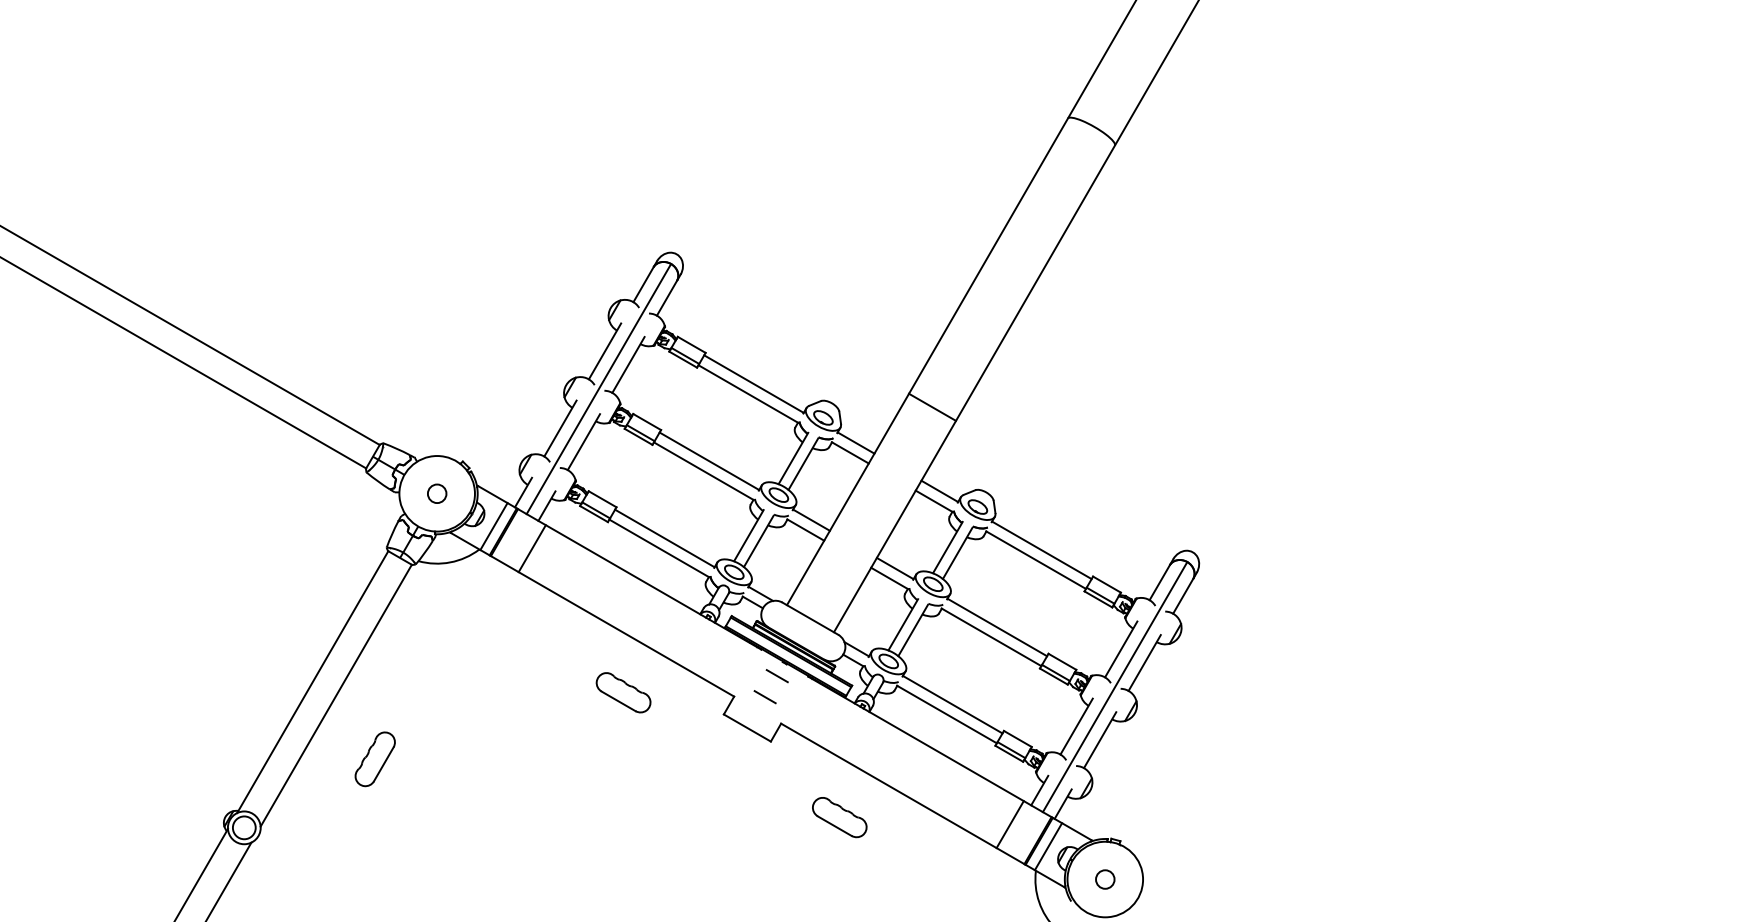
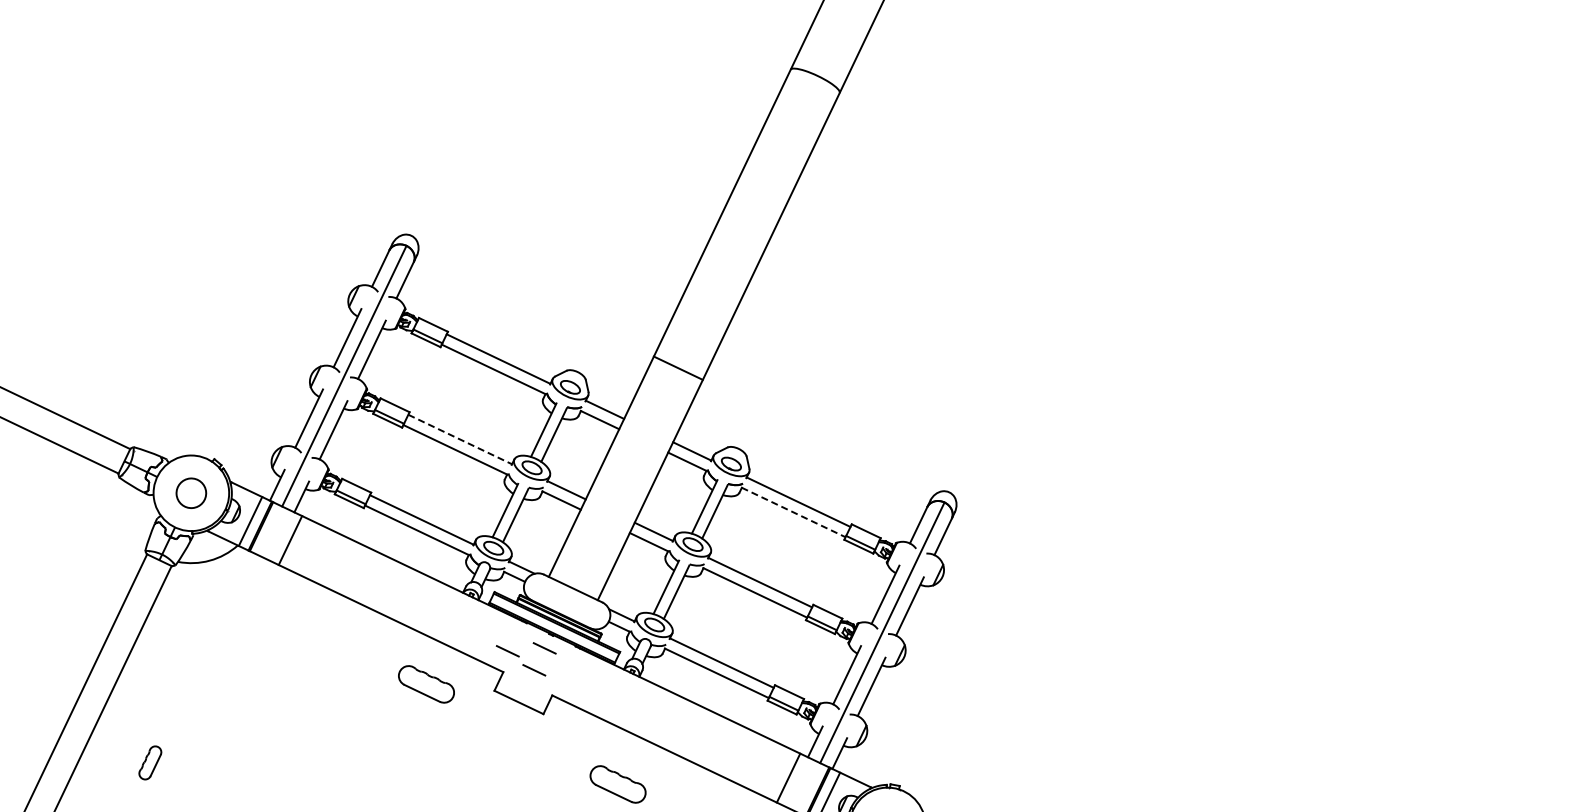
line: (709, 461) -> (460, 439), solid -> dashed
circle: (436, 493) -> (190, 493), size x1.6
line: (1036, 560) -> (794, 512), solid -> dashed
line: (739, 676) -> (507, 651), added
part: (623, 692) -> (426, 684), moved
part: (374, 759) -> (149, 763), size x0.6

